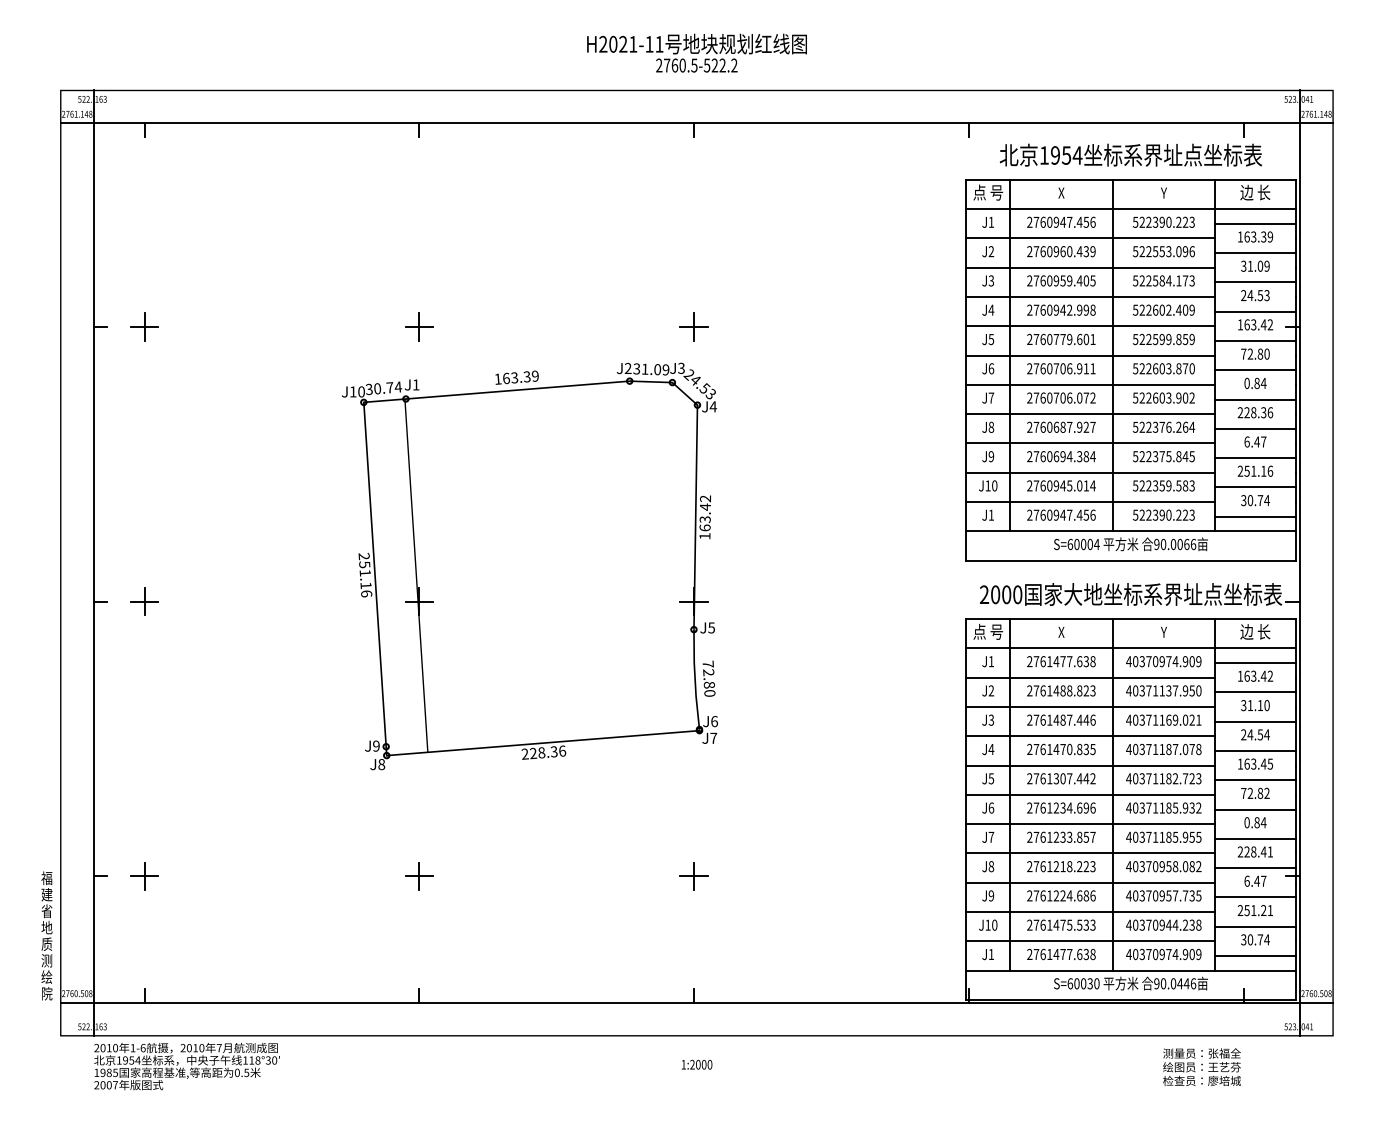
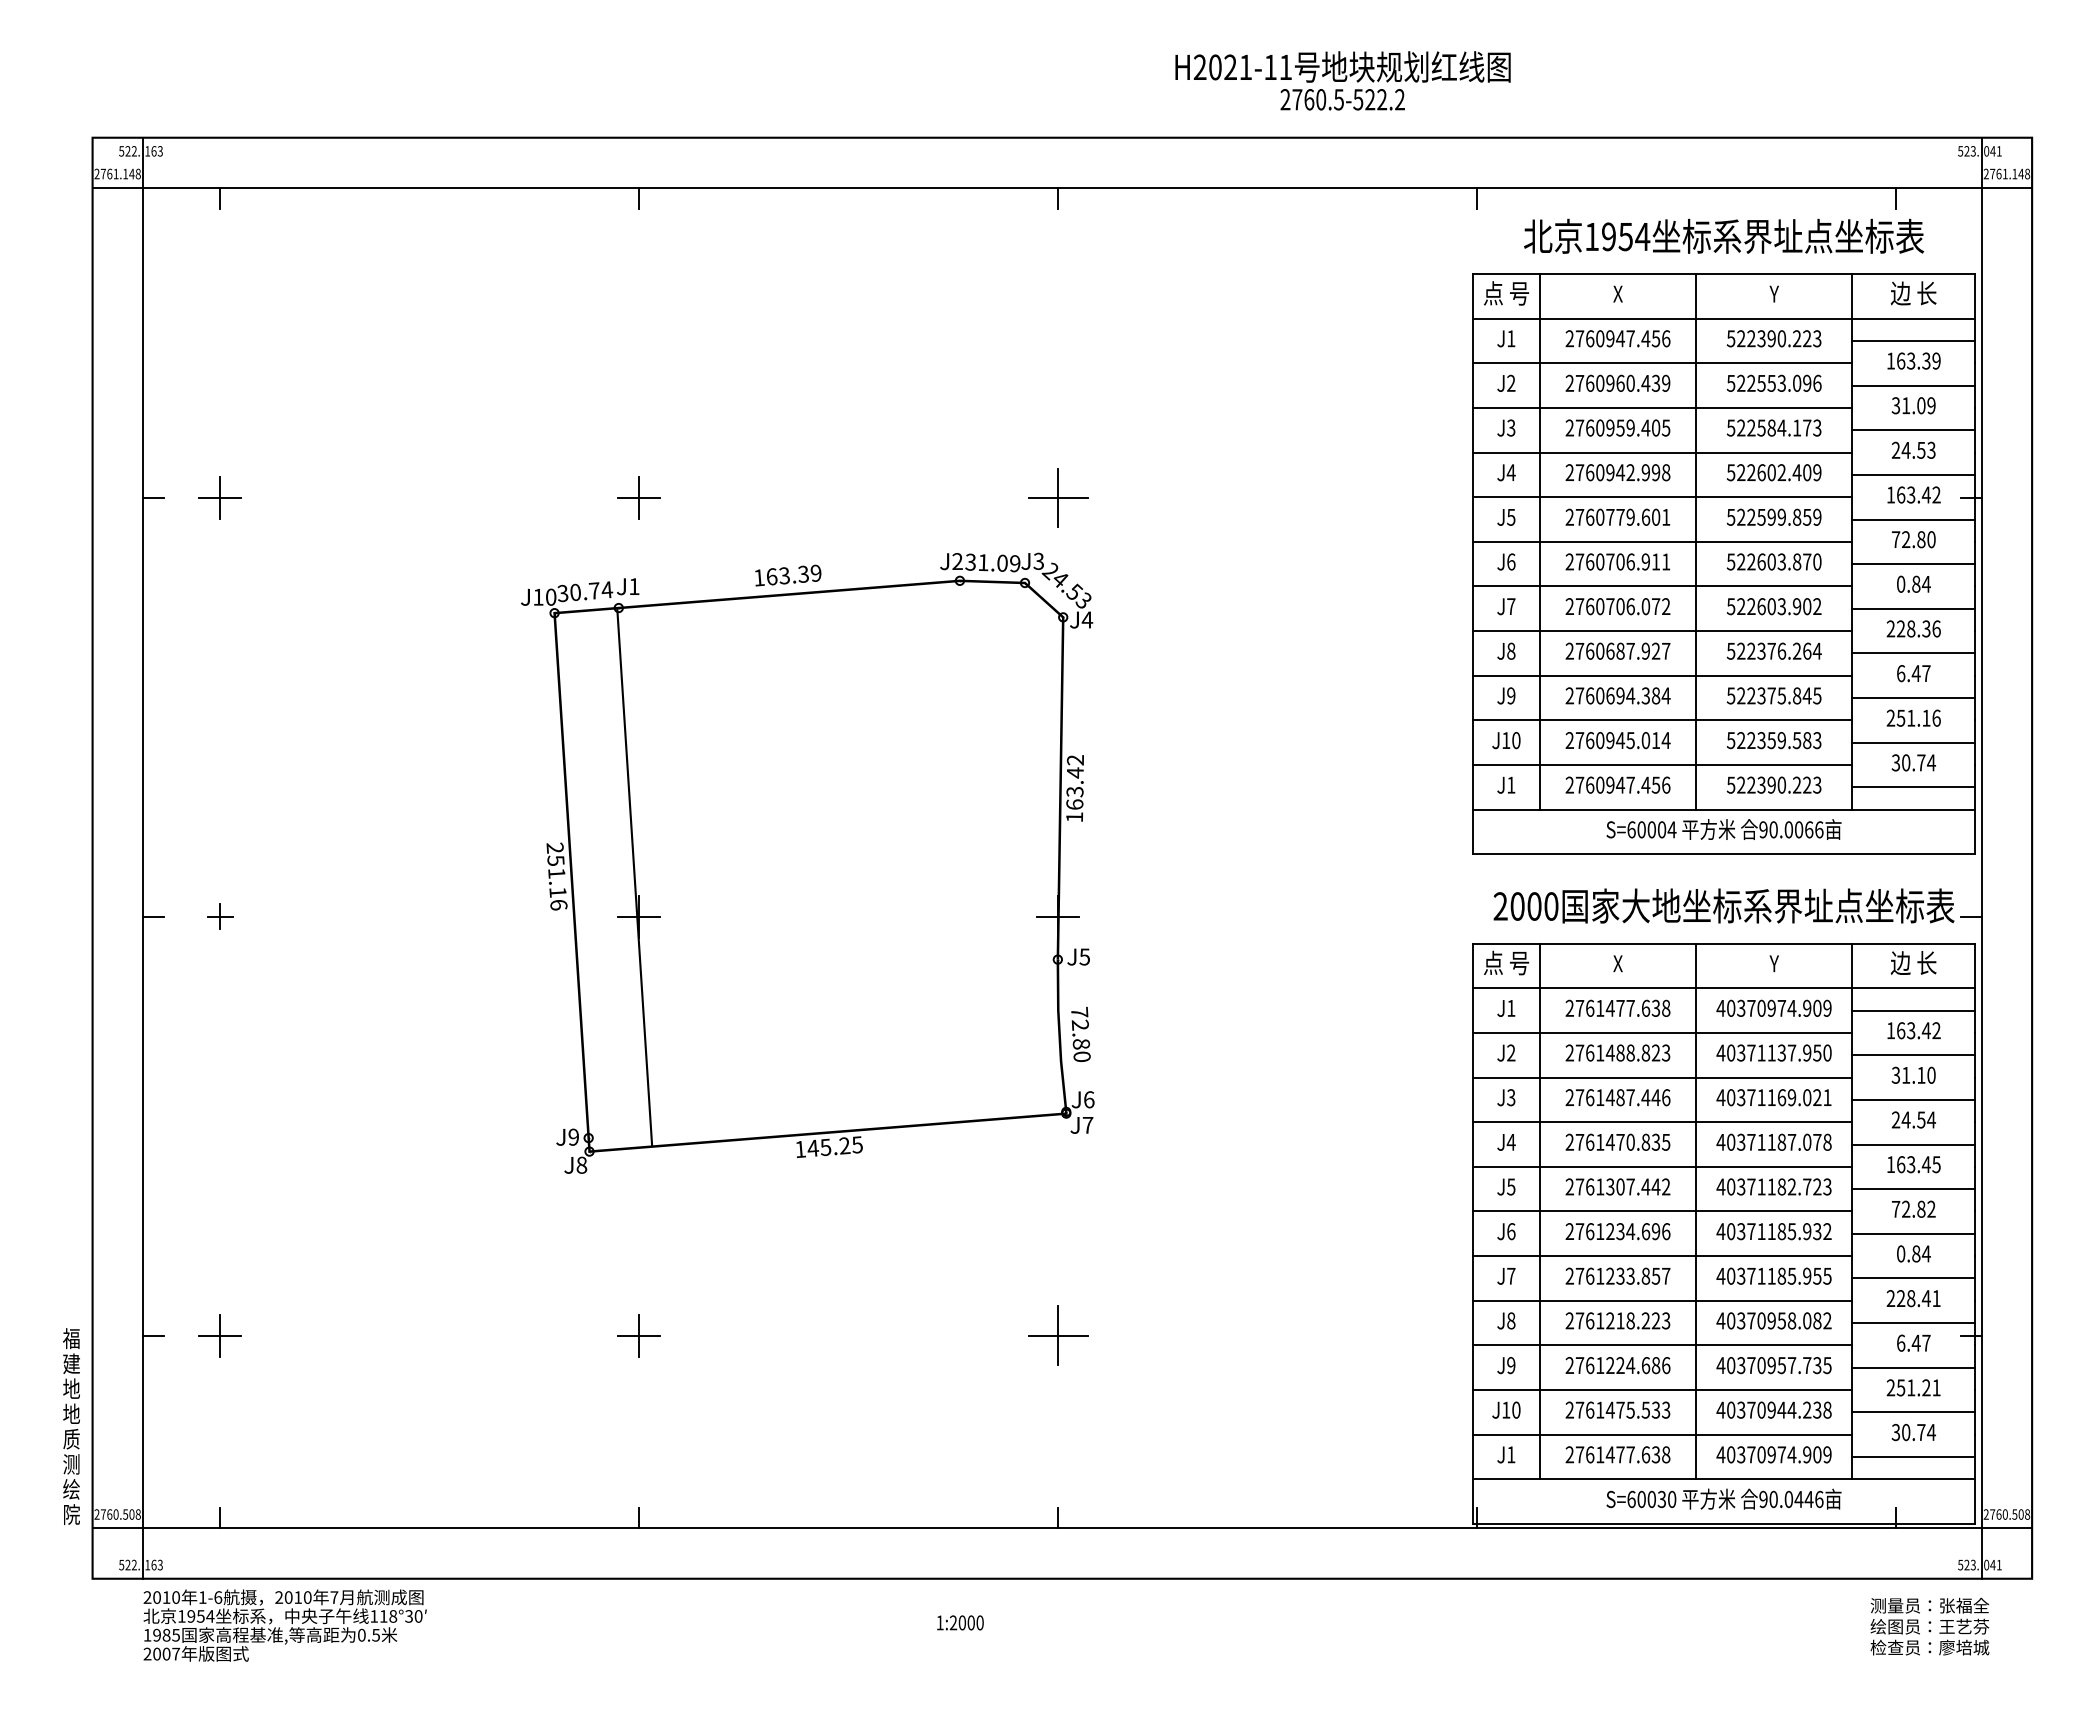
text: (696, 52) -> (1342, 79), moved
part: (693, 326) -> (1057, 497), size x1.4
part: (144, 601) -> (220, 916), size x0.6
text: (543, 752) -> (828, 1146), 228.36 -> 145.25
part: (693, 876) -> (1057, 1335), size x1.4
text: (46, 911) -> (70, 1389), 省 -> 地
text: (697, 1064) -> (961, 1622), moved
text: (1201, 1066) -> (1929, 1625), moved

